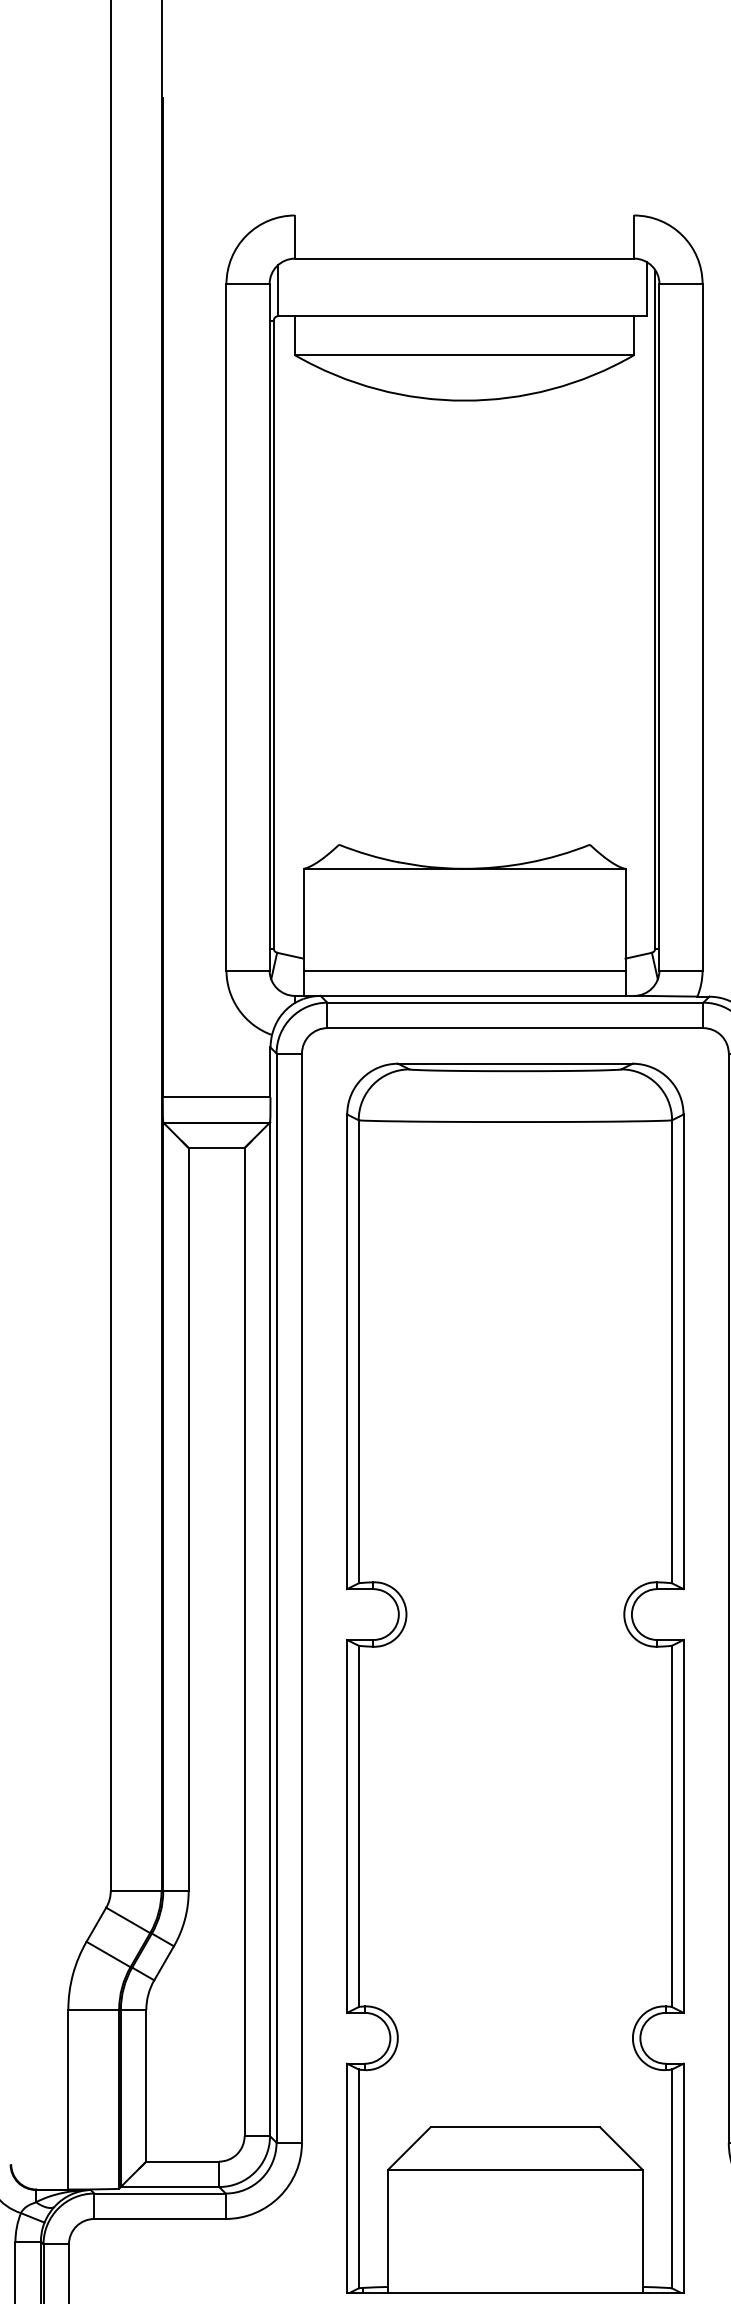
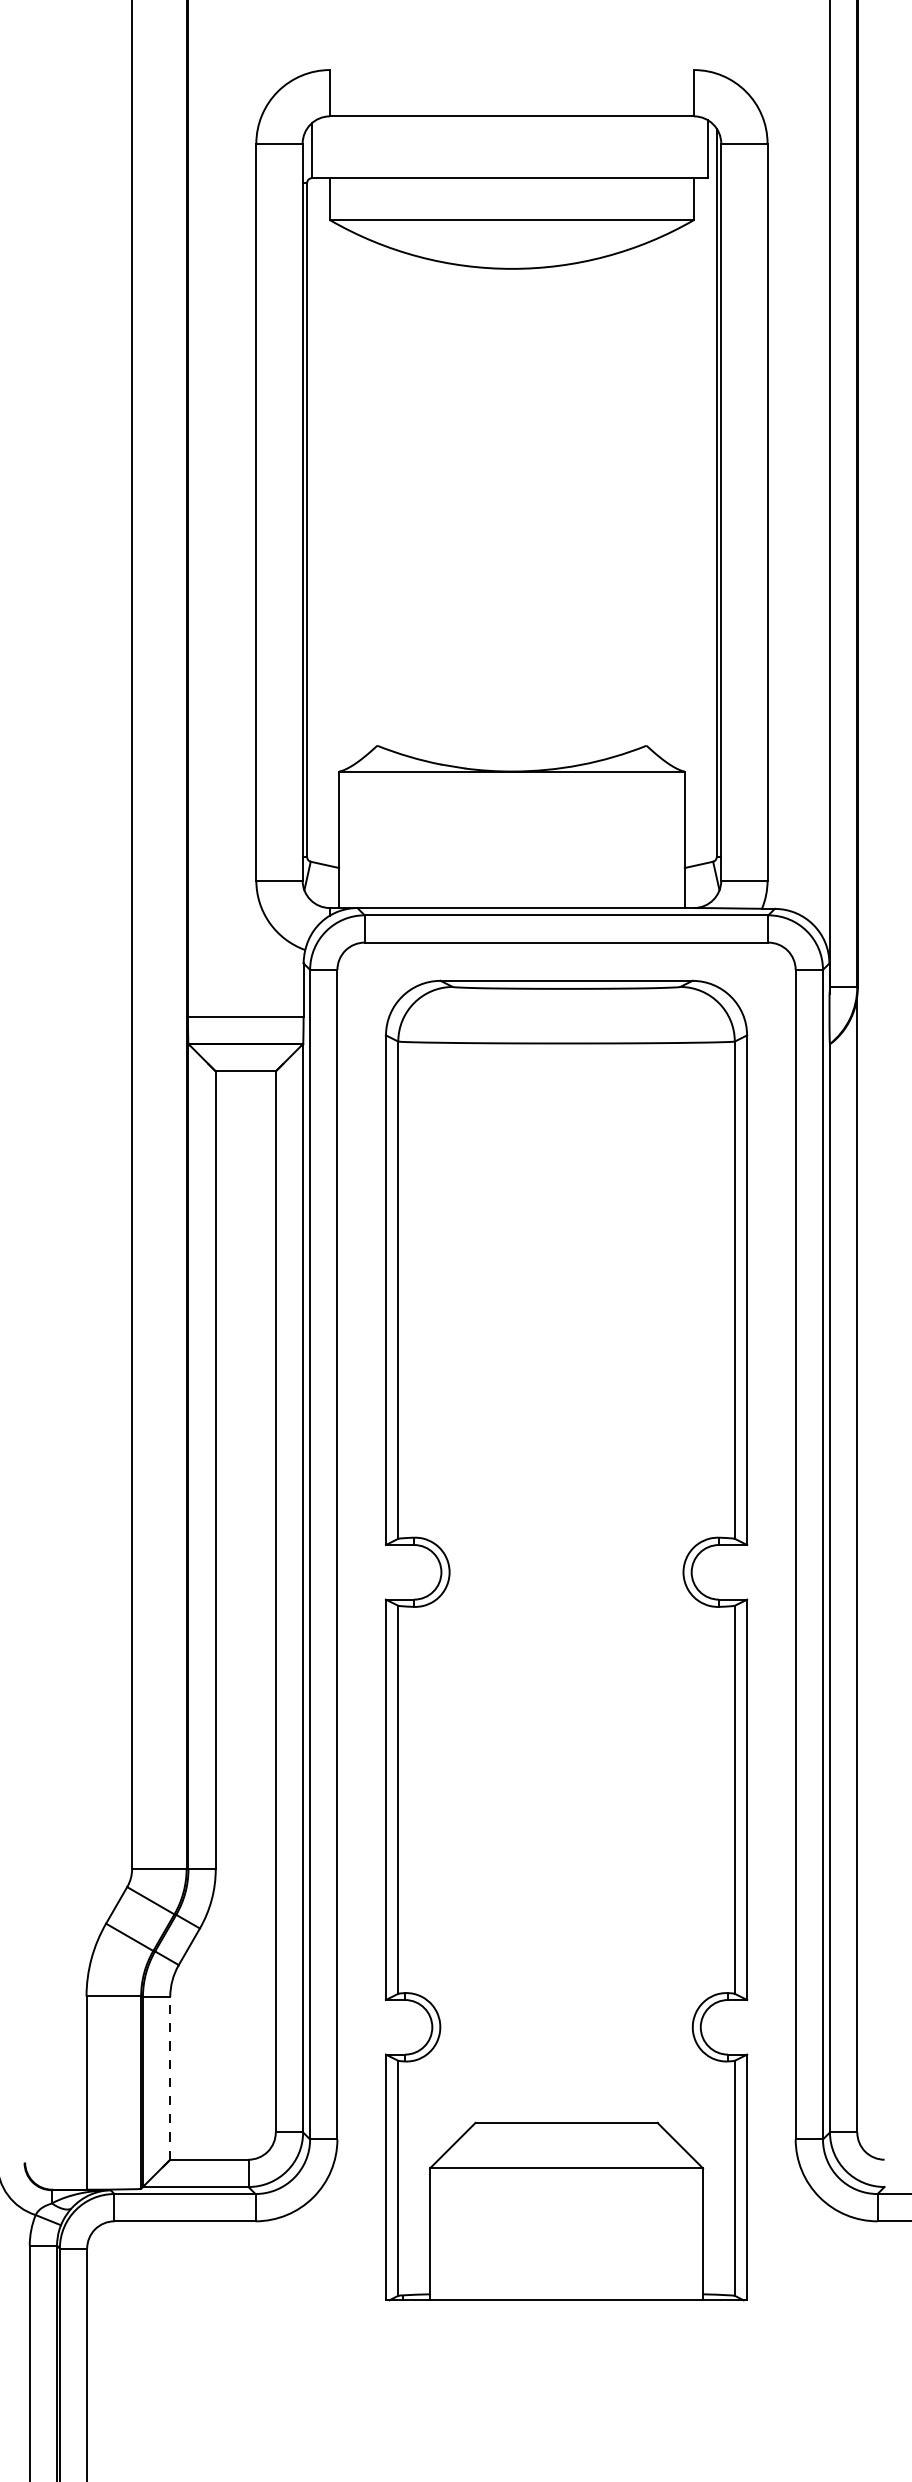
line: (464, 970) -> (511, 880), removed
line: (146, 2085) -> (170, 2077), solid -> dashed

